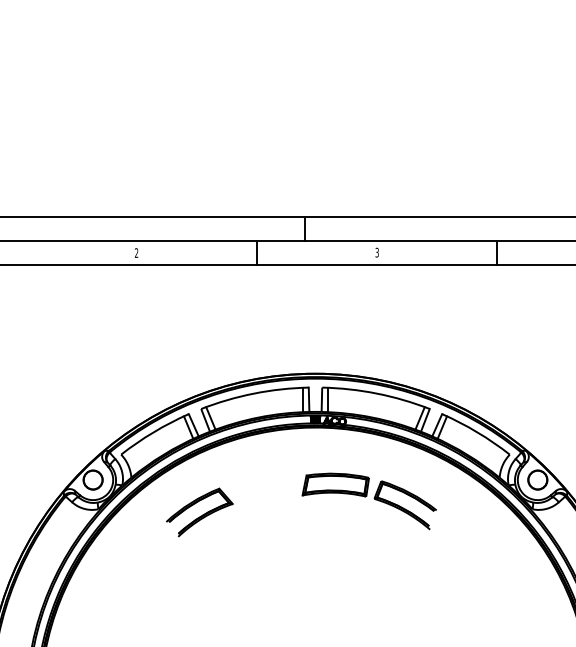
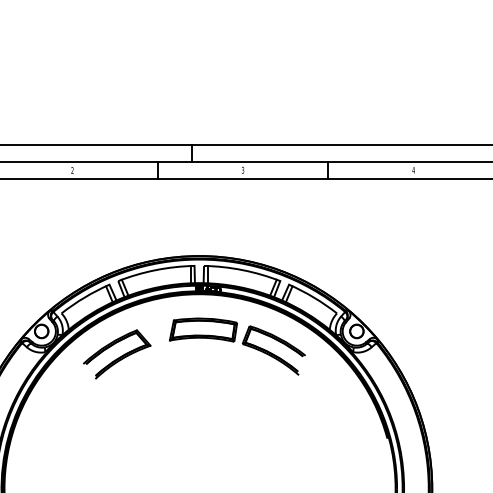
part: (369, 501) -> (237, 346), size x1.43
part: (200, 512) -> (117, 354), size x1.43

